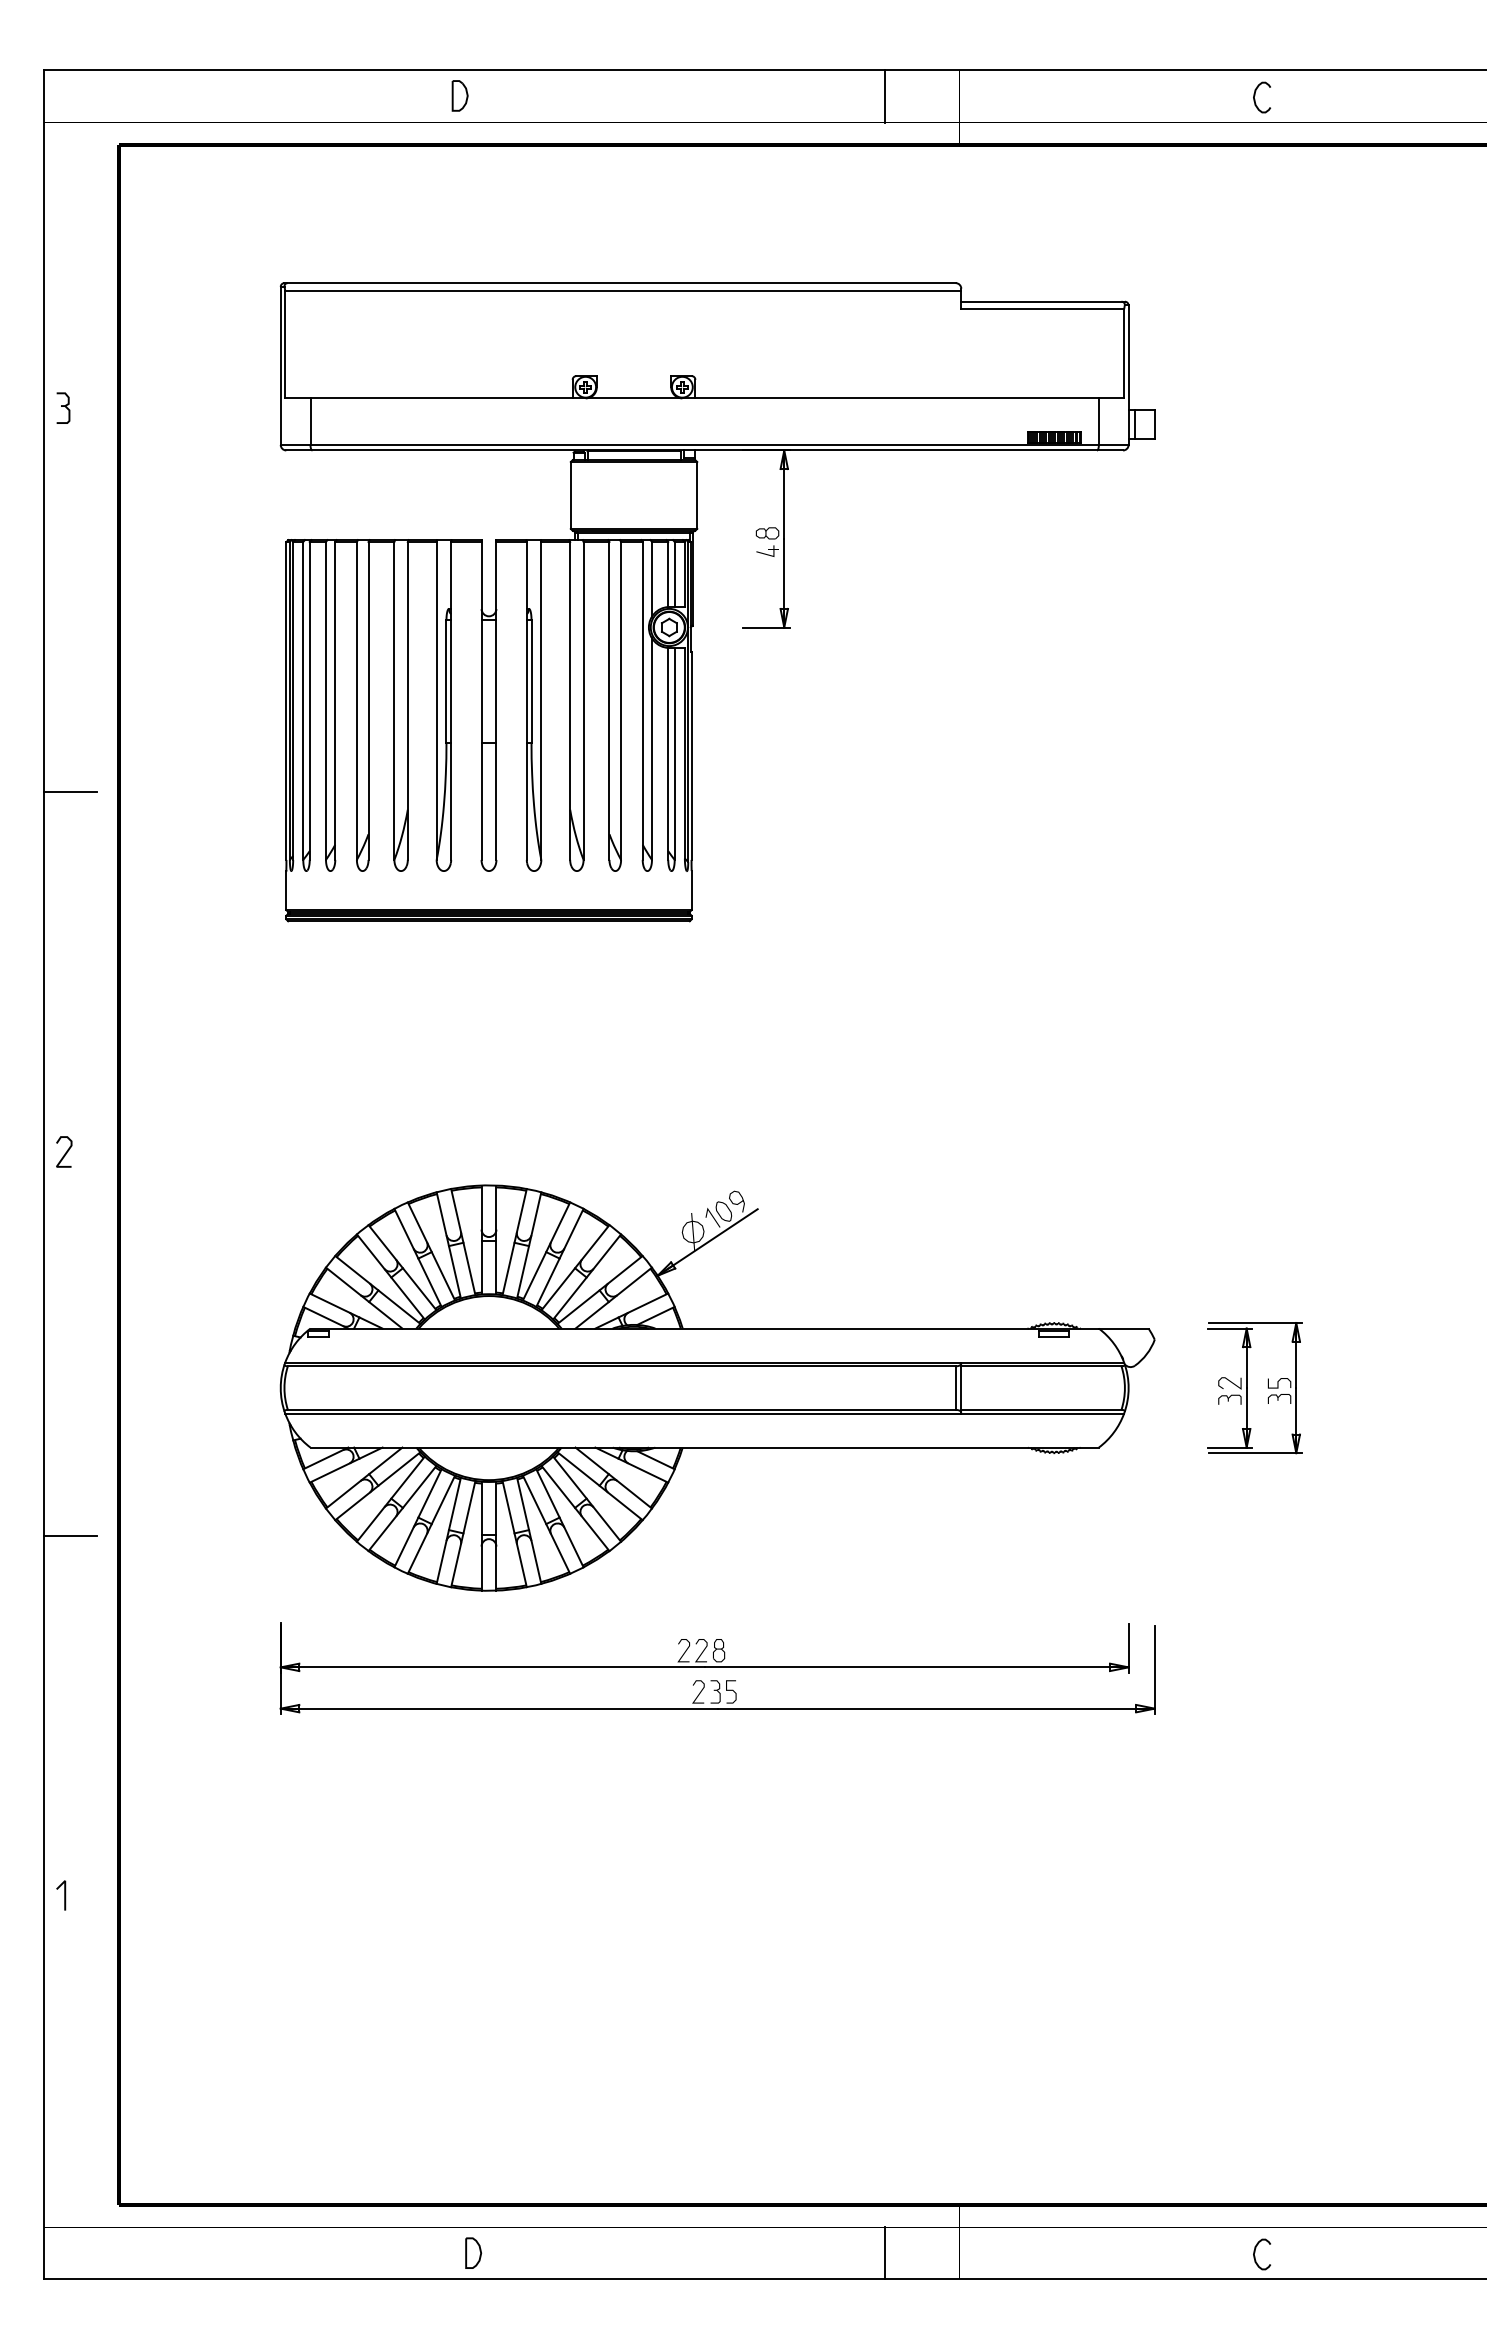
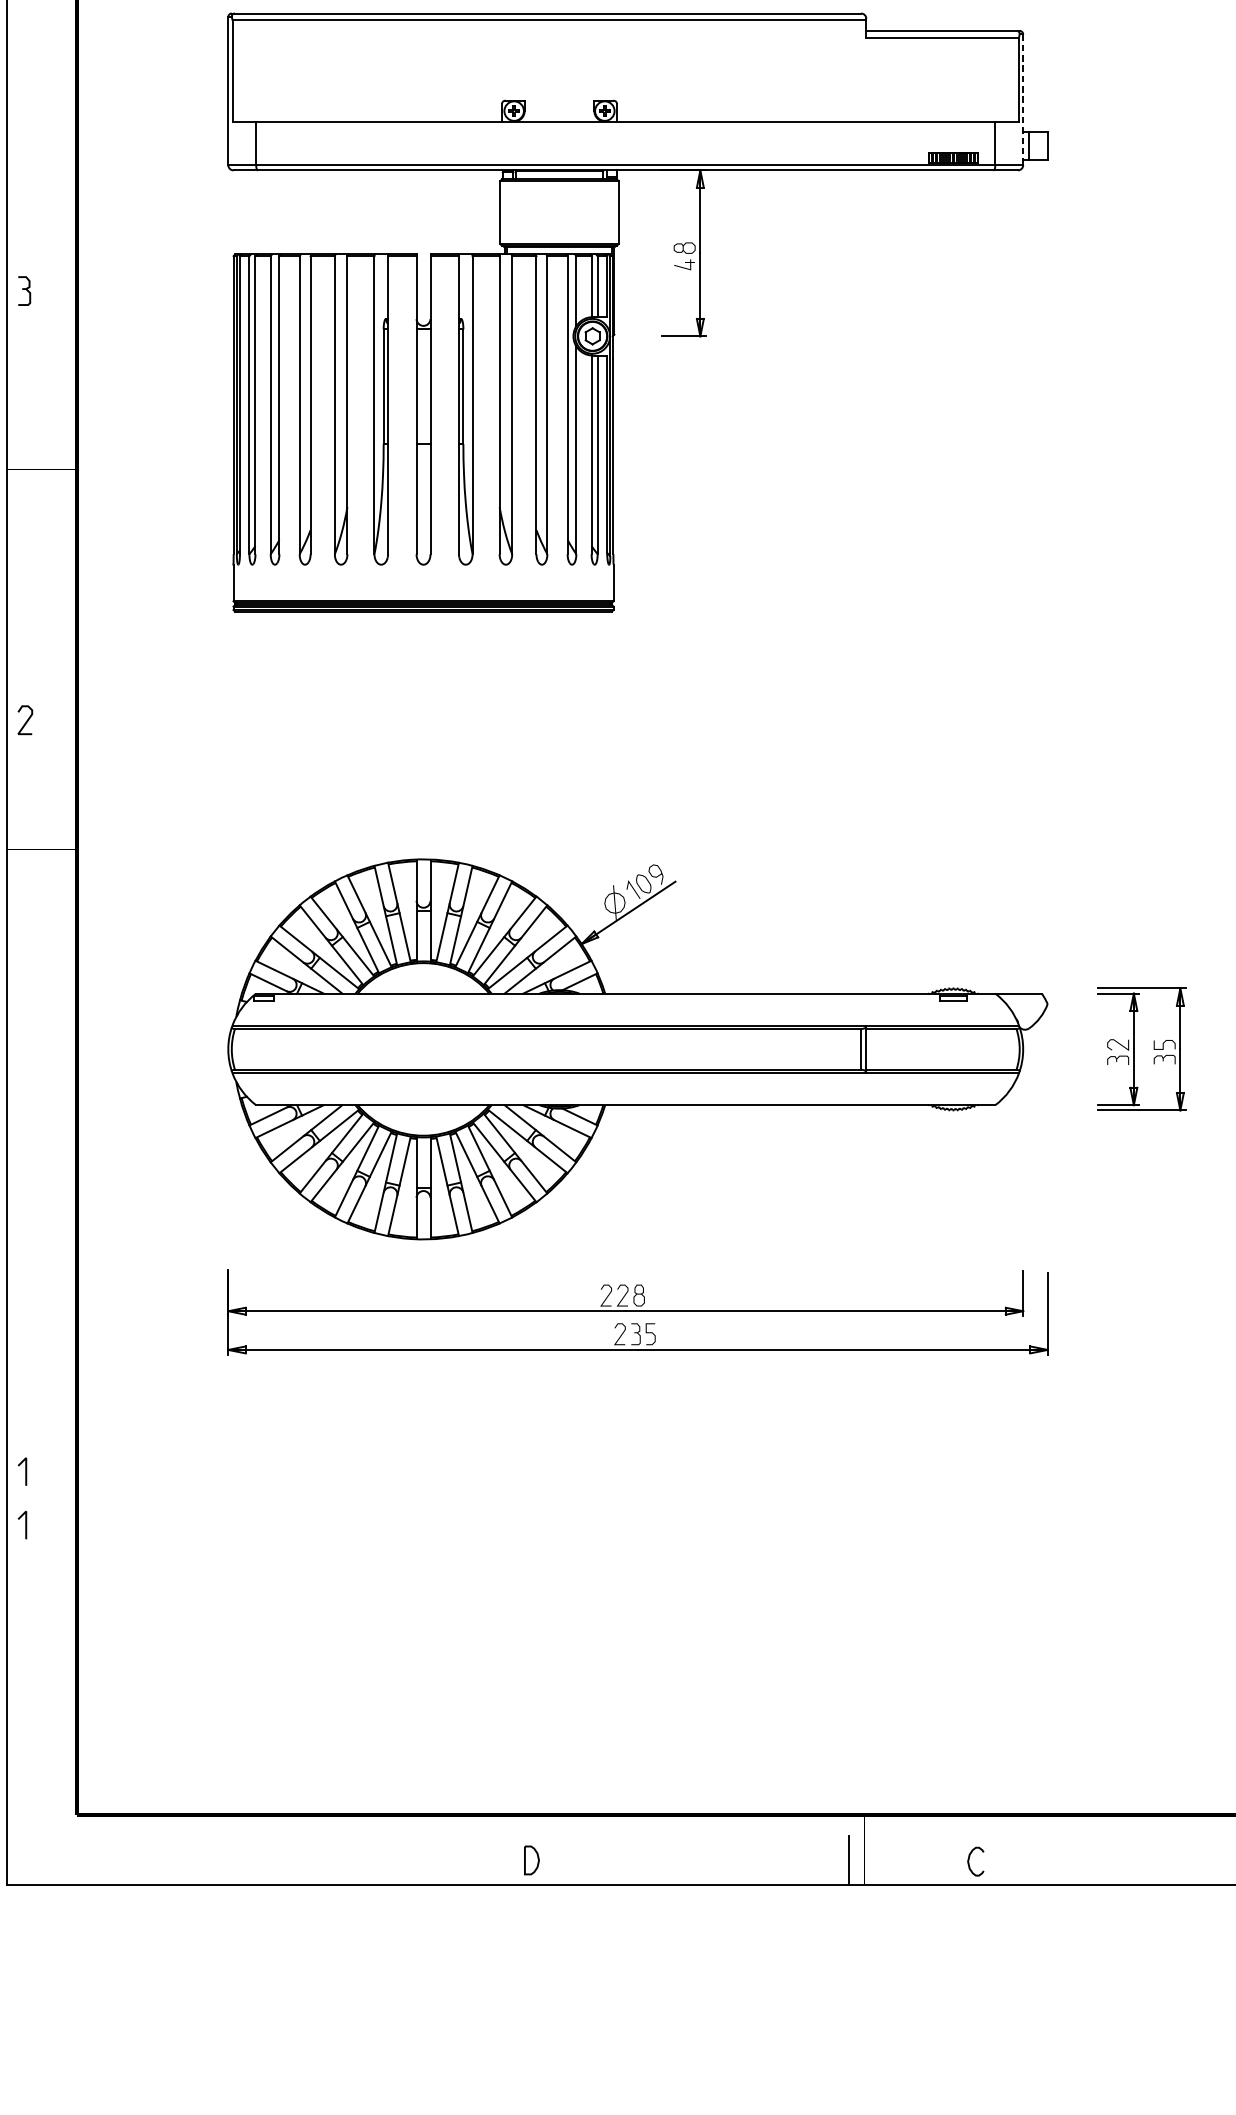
line: (1128, 375) -> (1023, 100), solid -> dashed
part: (63, 407) -> (24, 290), moved
line: (70, 792) -> (31, 491), removed
curve: (65, 1152) -> (26, 720), moved
line: (70, 1535) -> (31, 1187), removed
line: (64, 1838) -> (25, 1471), added
part: (473, 2252) -> (531, 1859), moved
curve: (1255, 2252) -> (969, 1859), moved
line: (884, 2253) -> (848, 1860), moved

